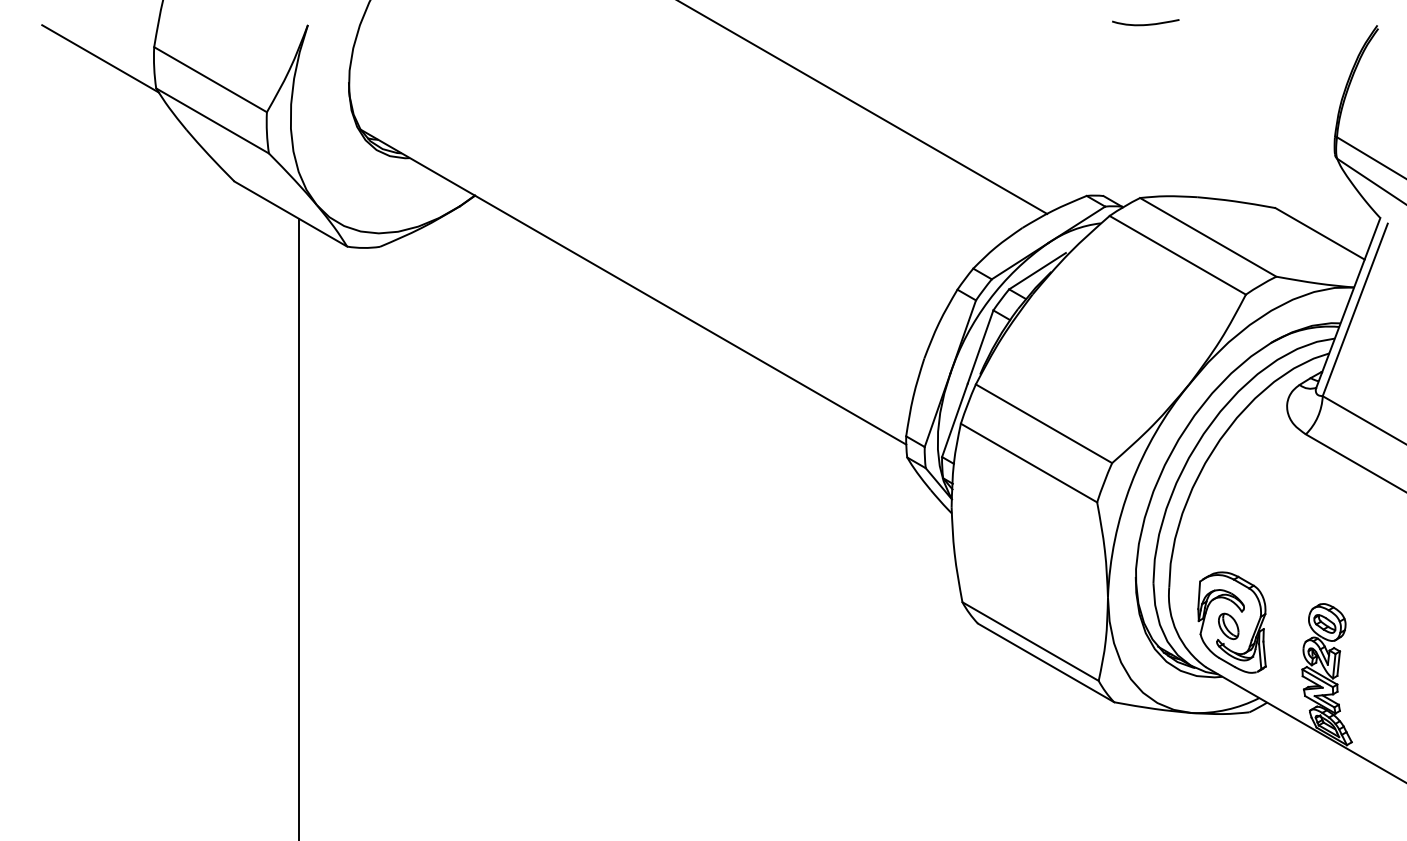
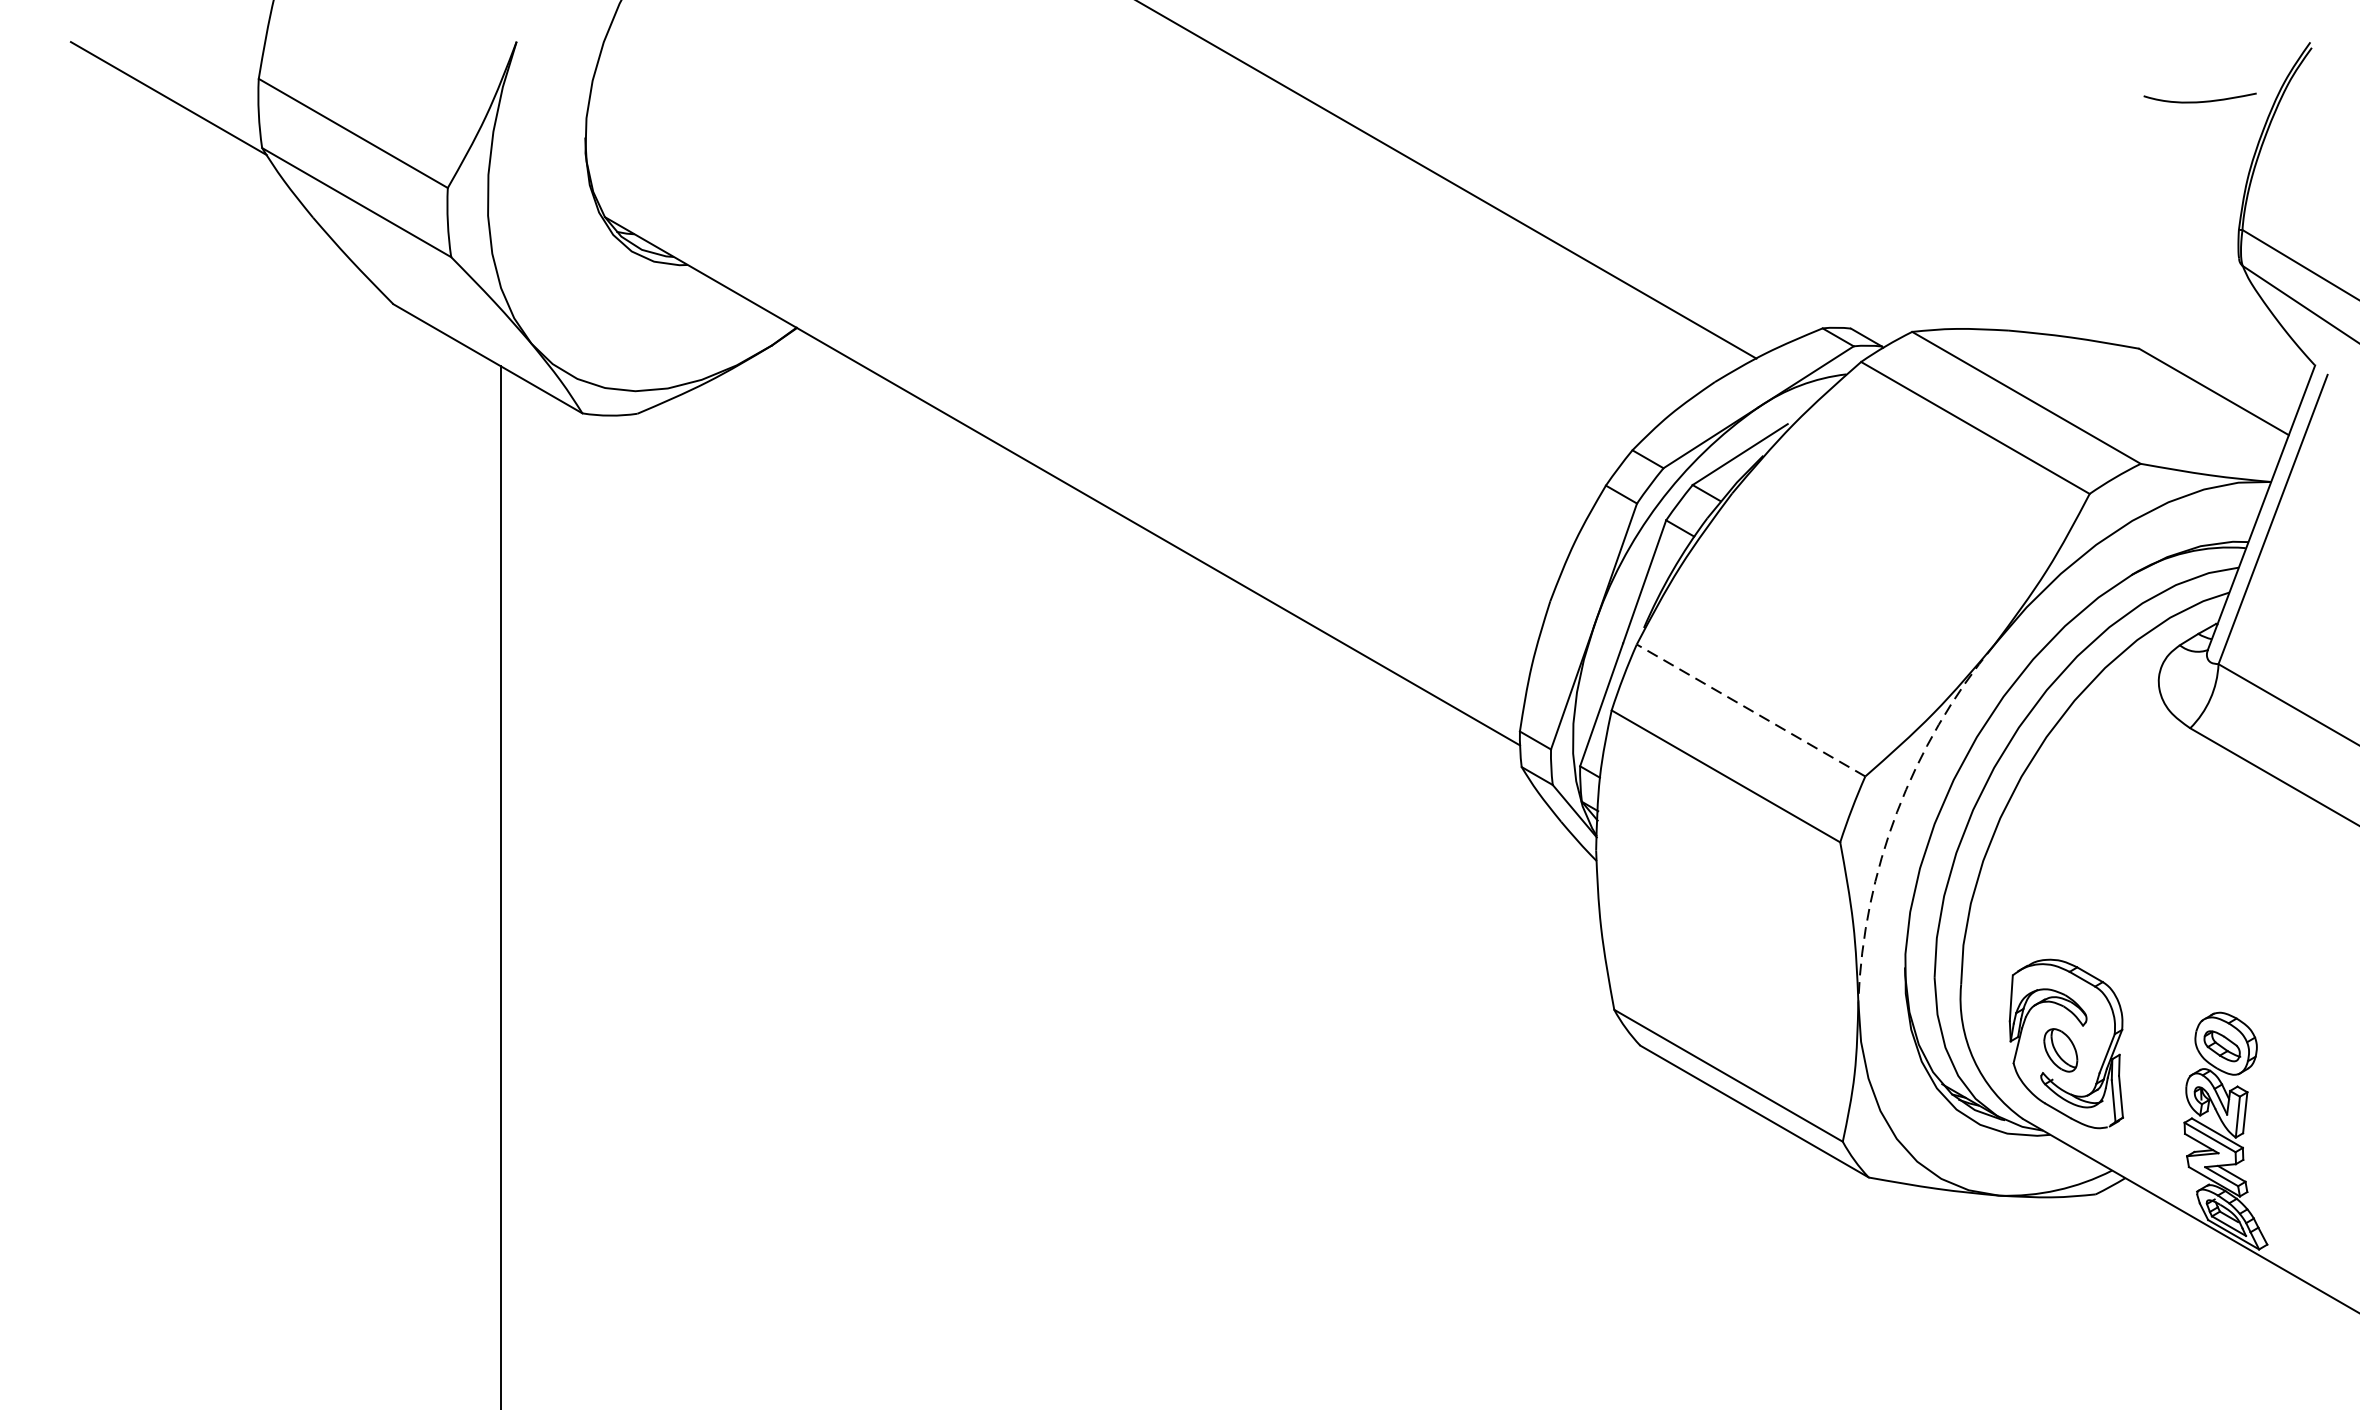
curve: (1145, 24) -> (2199, 101), moved
line: (1044, 423) -> (1751, 710), solid -> dashed
arc: (1131, 484) -> (1897, 812), solid -> dashed

